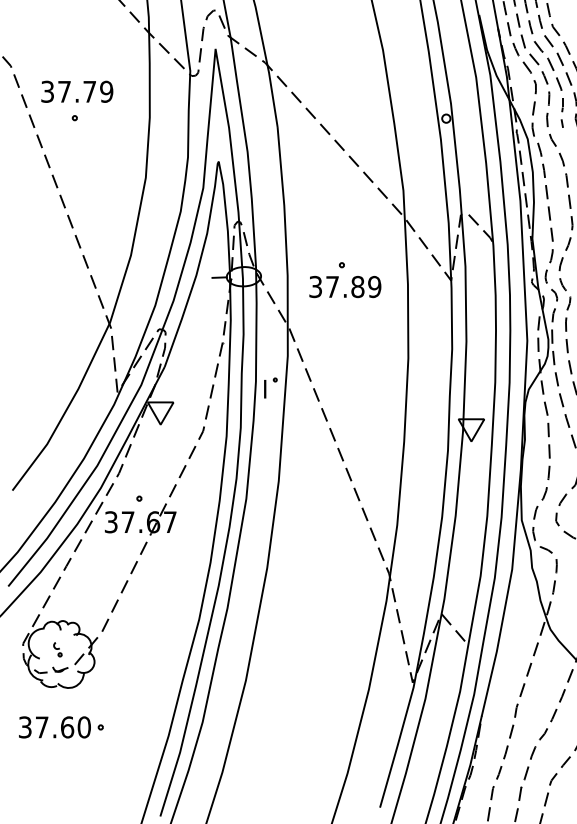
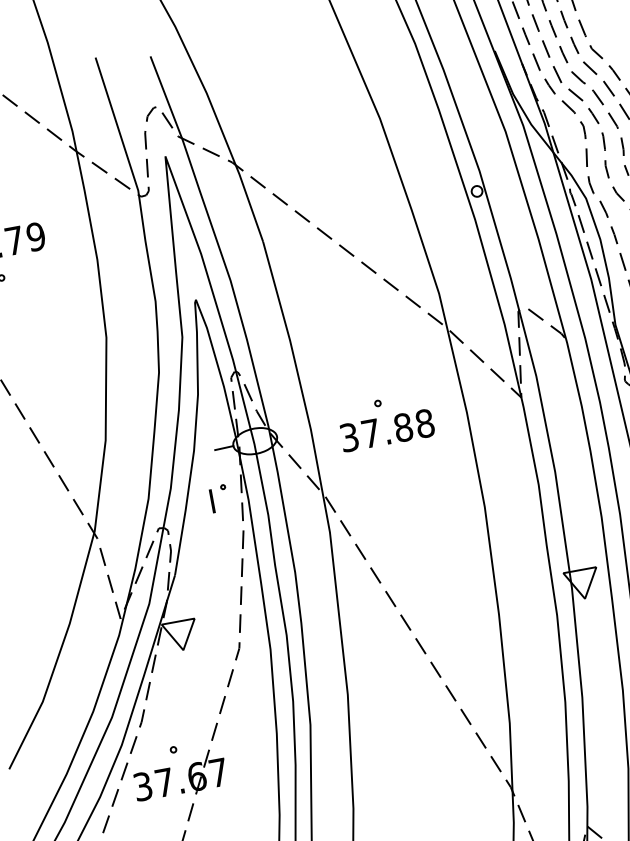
text: (374, 287) -> (424, 424), 37.89 -> 37.88
part: (270, 387) -> (218, 497), moved

